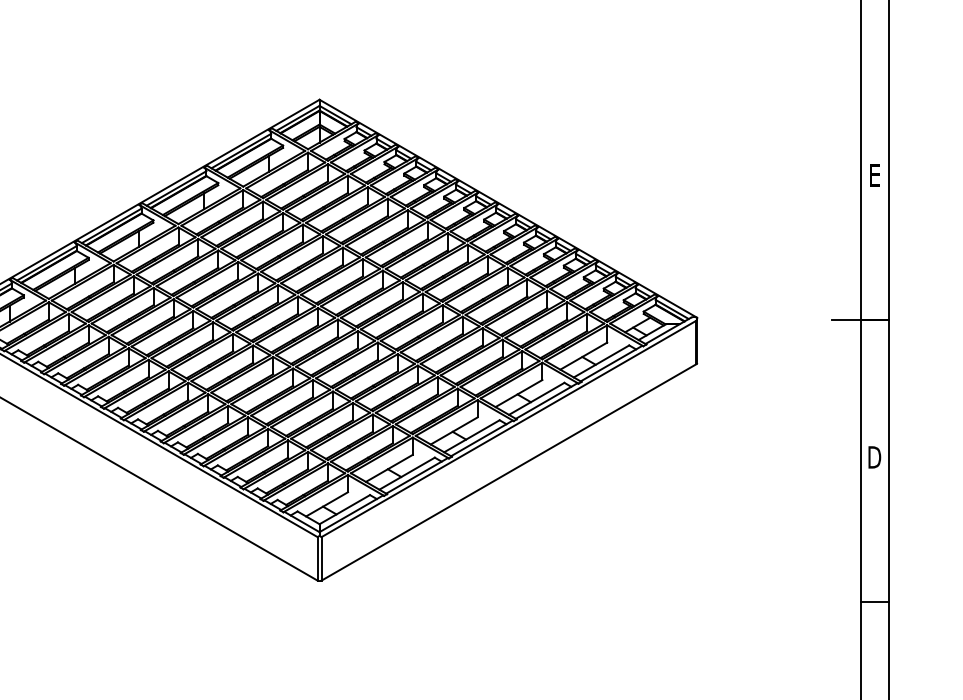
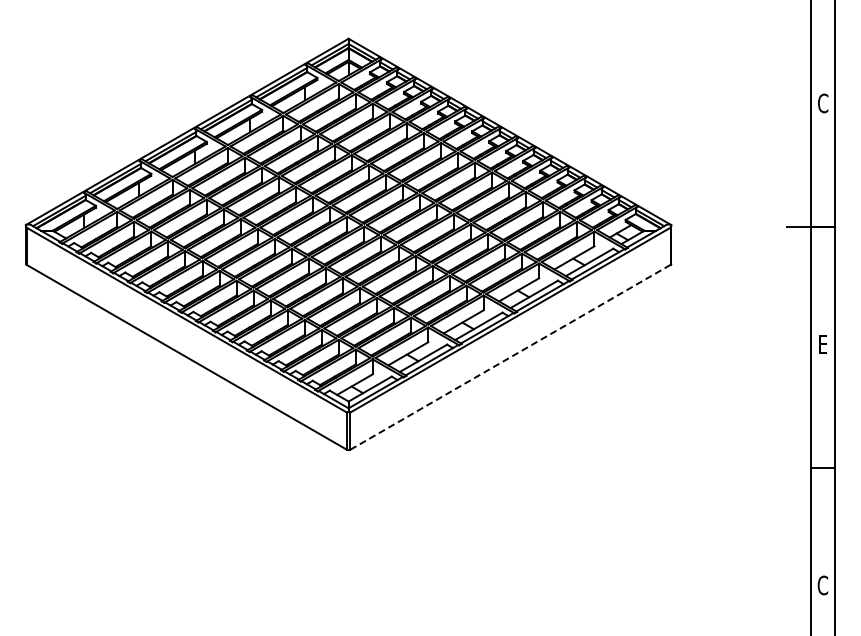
text: (875, 175) -> (823, 103), E -> C
text: (873, 456) -> (822, 343), D -> E
line: (508, 472) -> (510, 357), solid -> dashed

